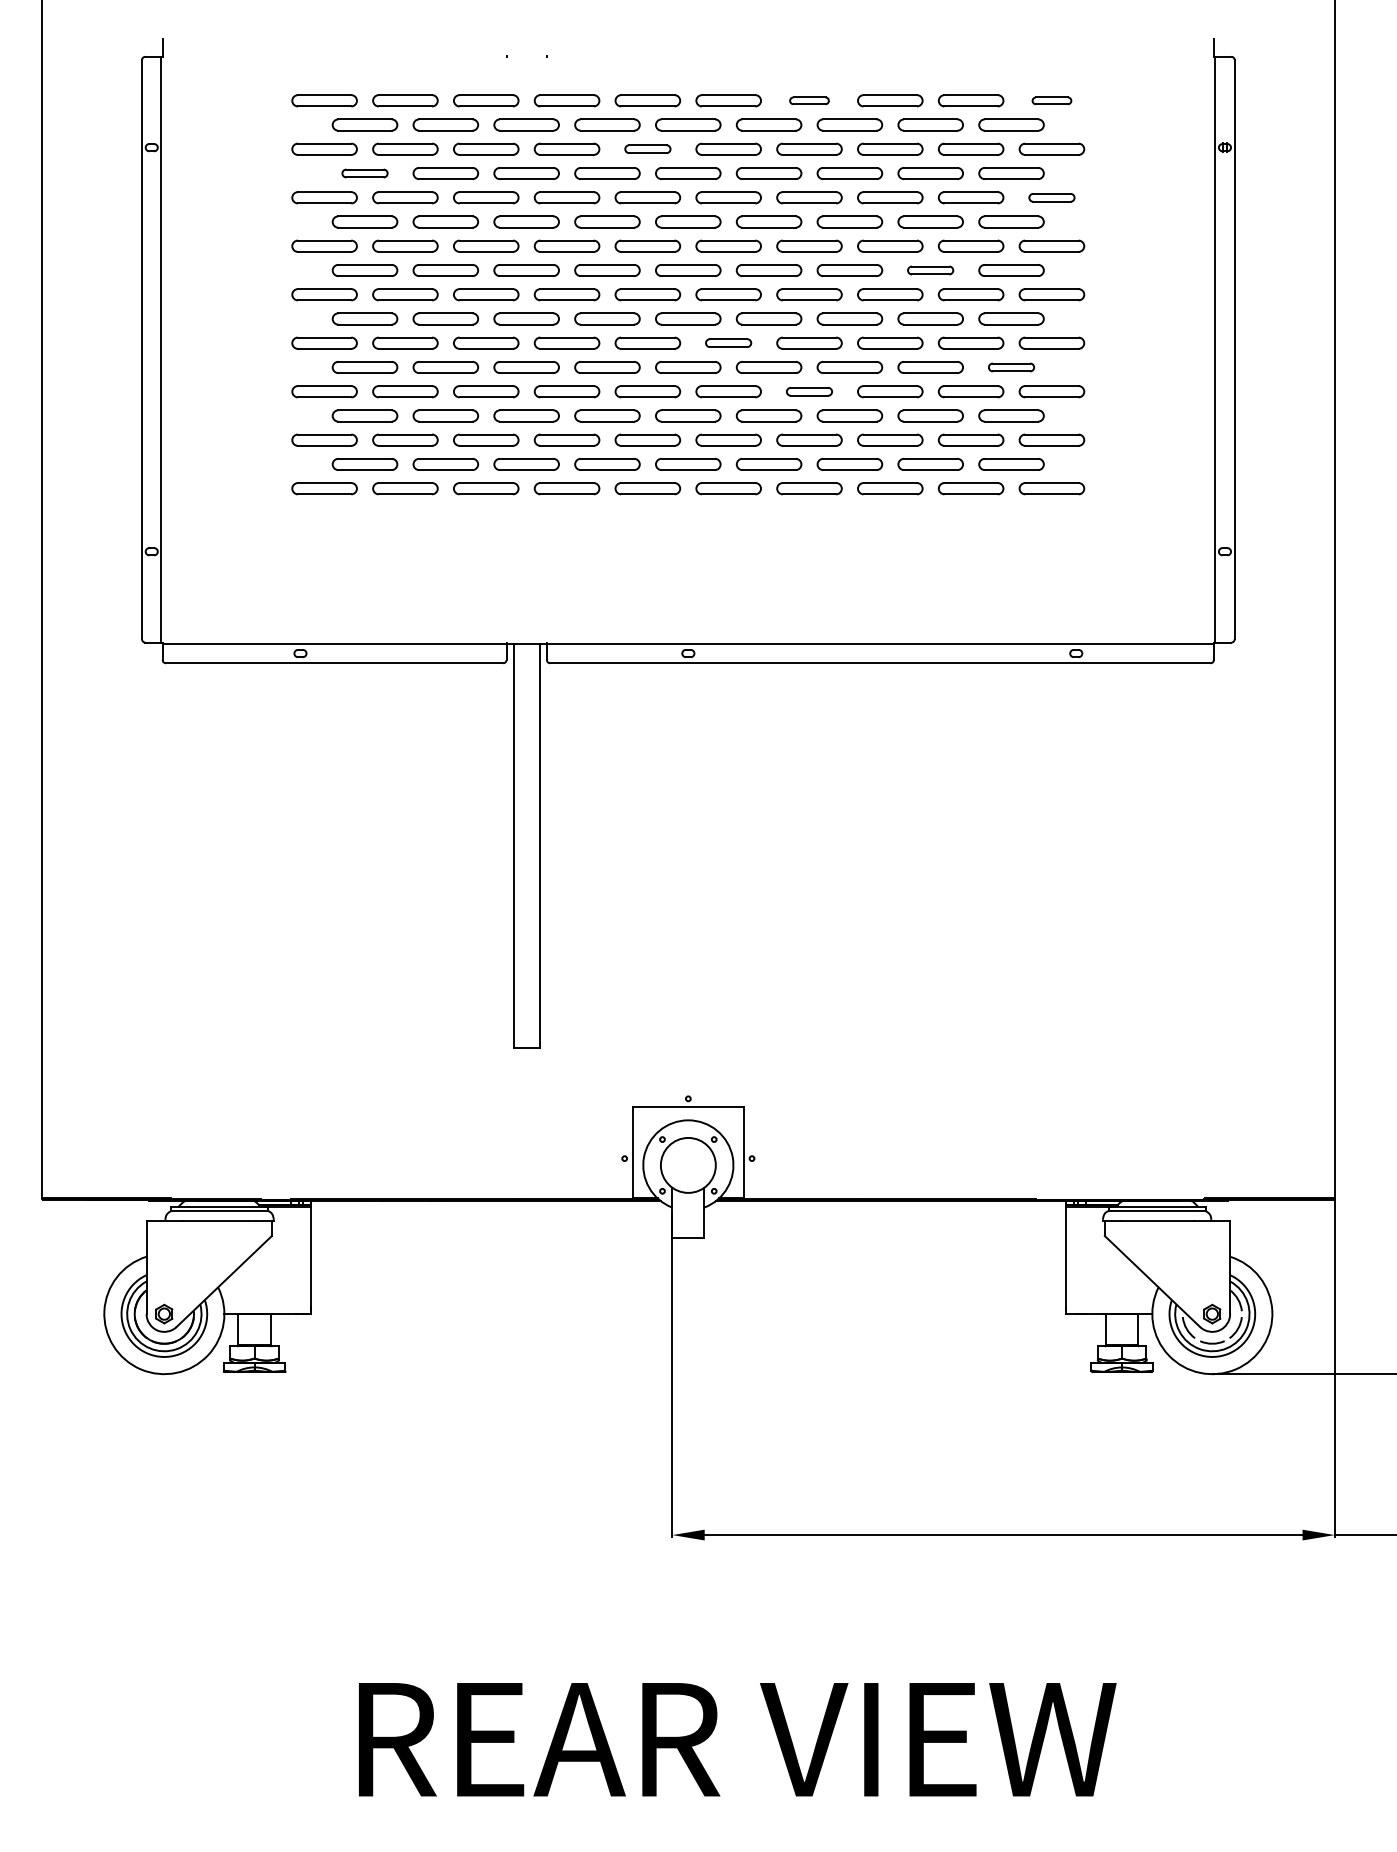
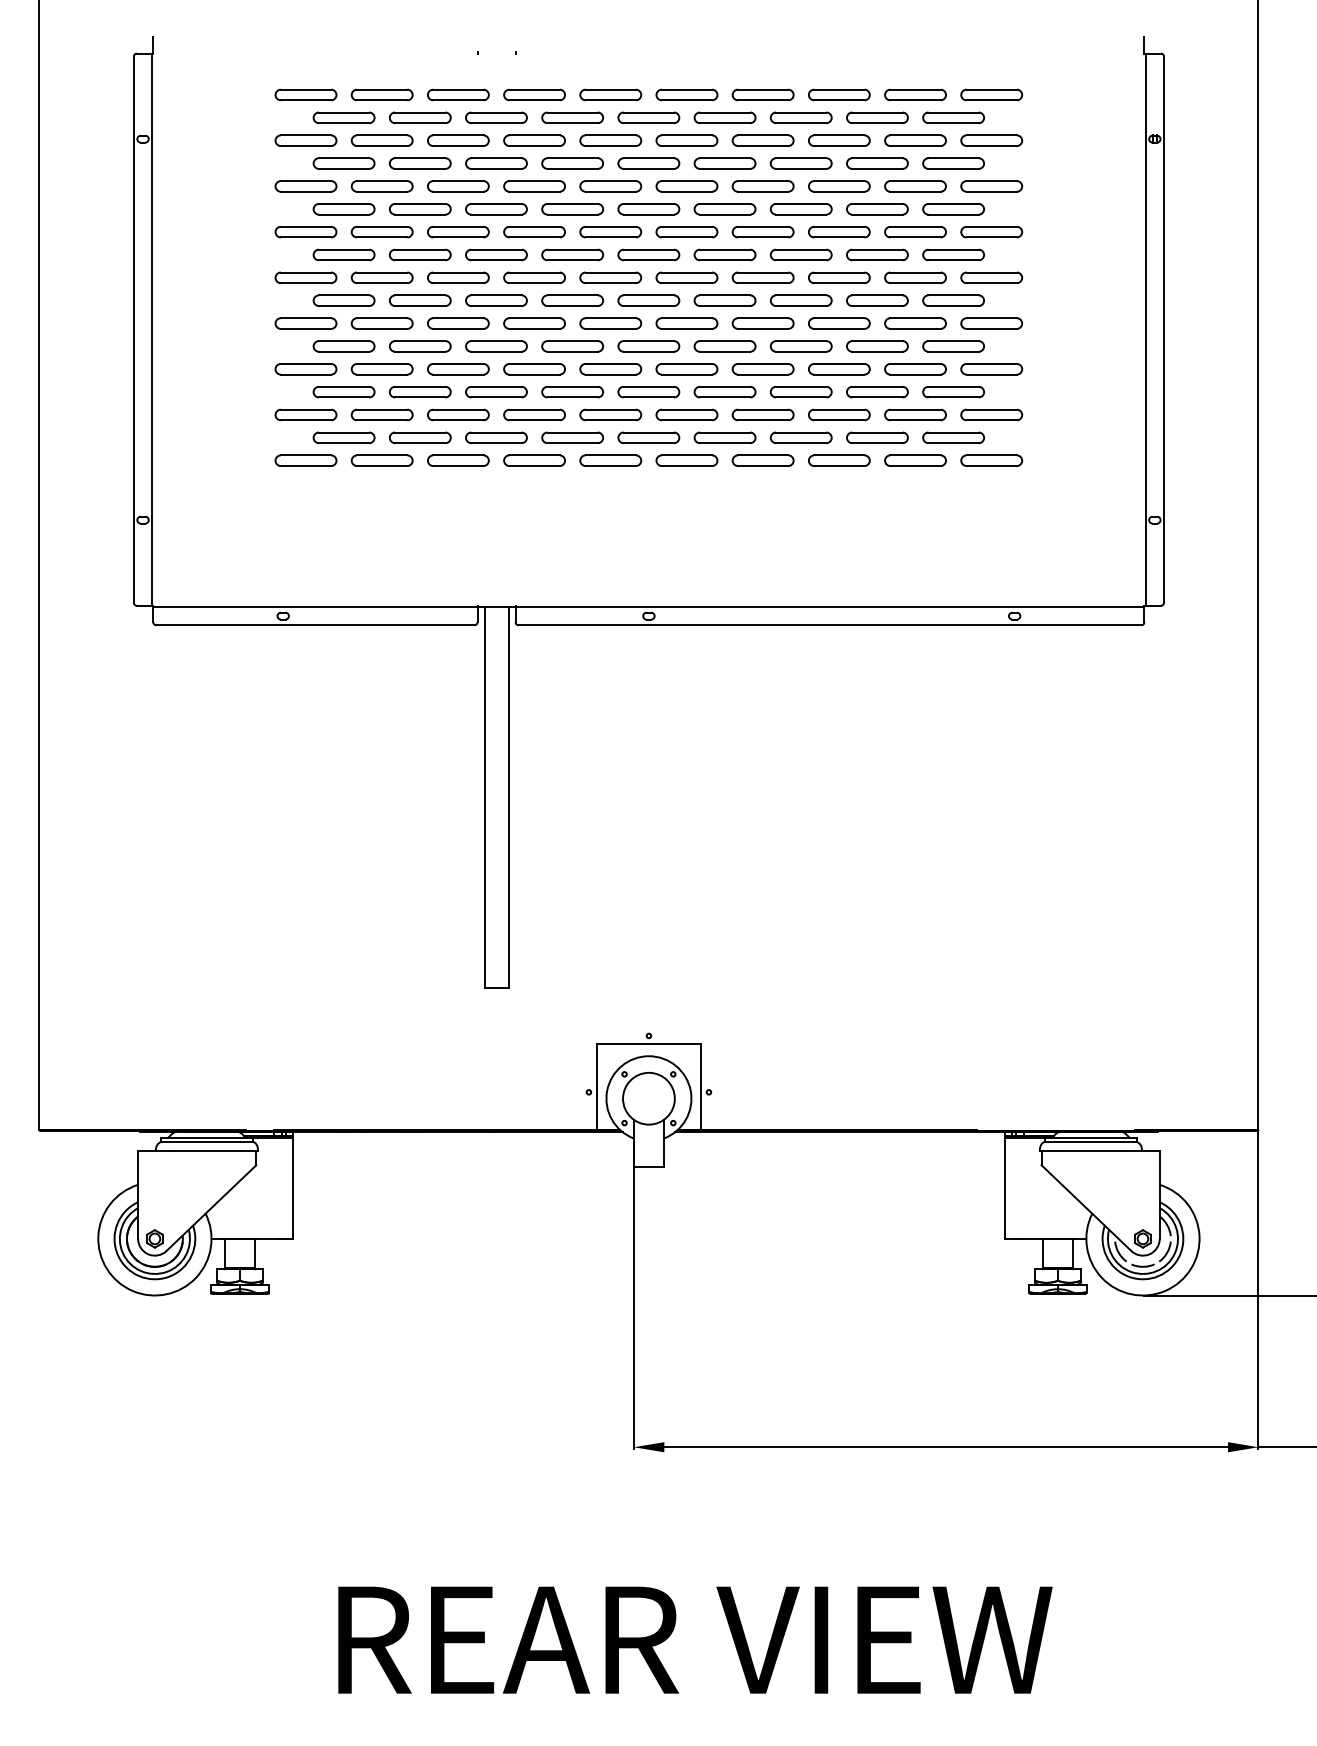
part: (809, 100) -> (763, 94), size x1.67
part: (1051, 100) -> (991, 94), size x1.67
part: (647, 148) -> (610, 139), size x1.43
part: (364, 173) -> (343, 163), size x1.43
part: (1051, 197) -> (991, 186), size x1.43
part: (930, 270) -> (877, 254), size x1.43
part: (728, 342) -> (686, 322), size x1.43
part: (1011, 367) -> (953, 346), size x1.43
part: (809, 391) -> (763, 369), size x1.43

